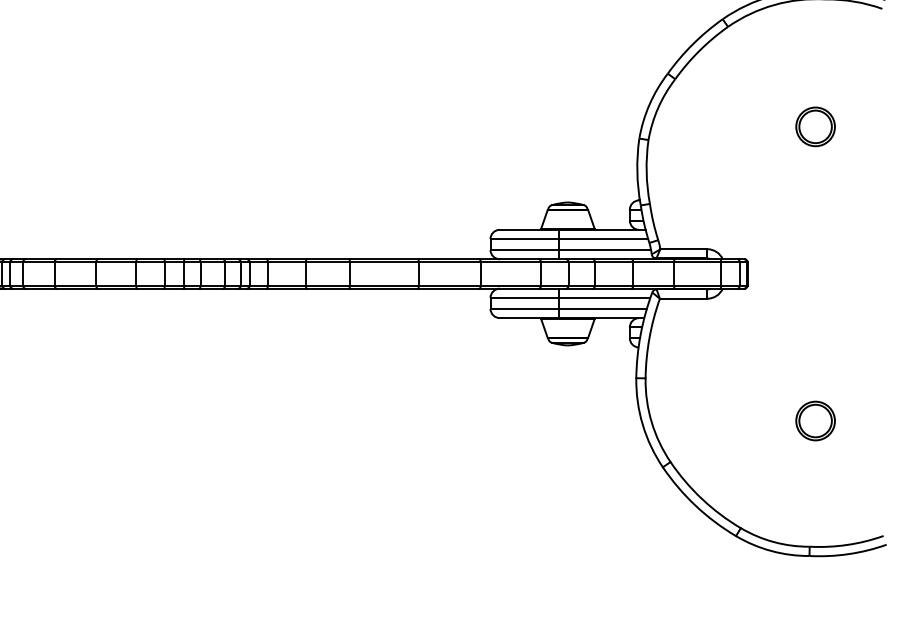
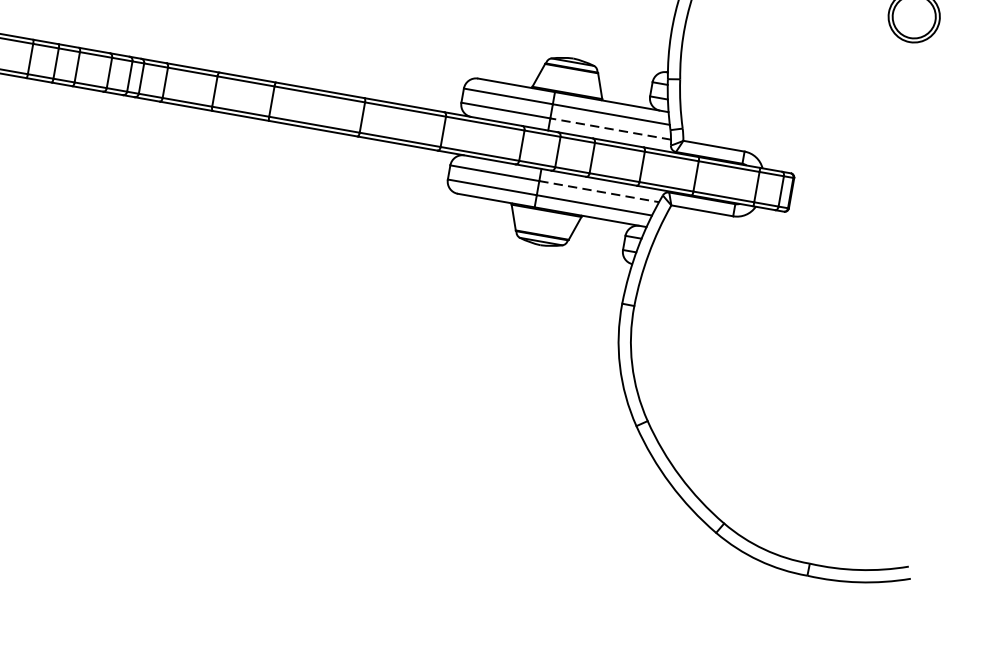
line: (604, 249) -> (610, 128), solid -> dashed
line: (604, 297) -> (599, 191), solid -> dashed
part: (815, 420) -> (846, 400), removed

